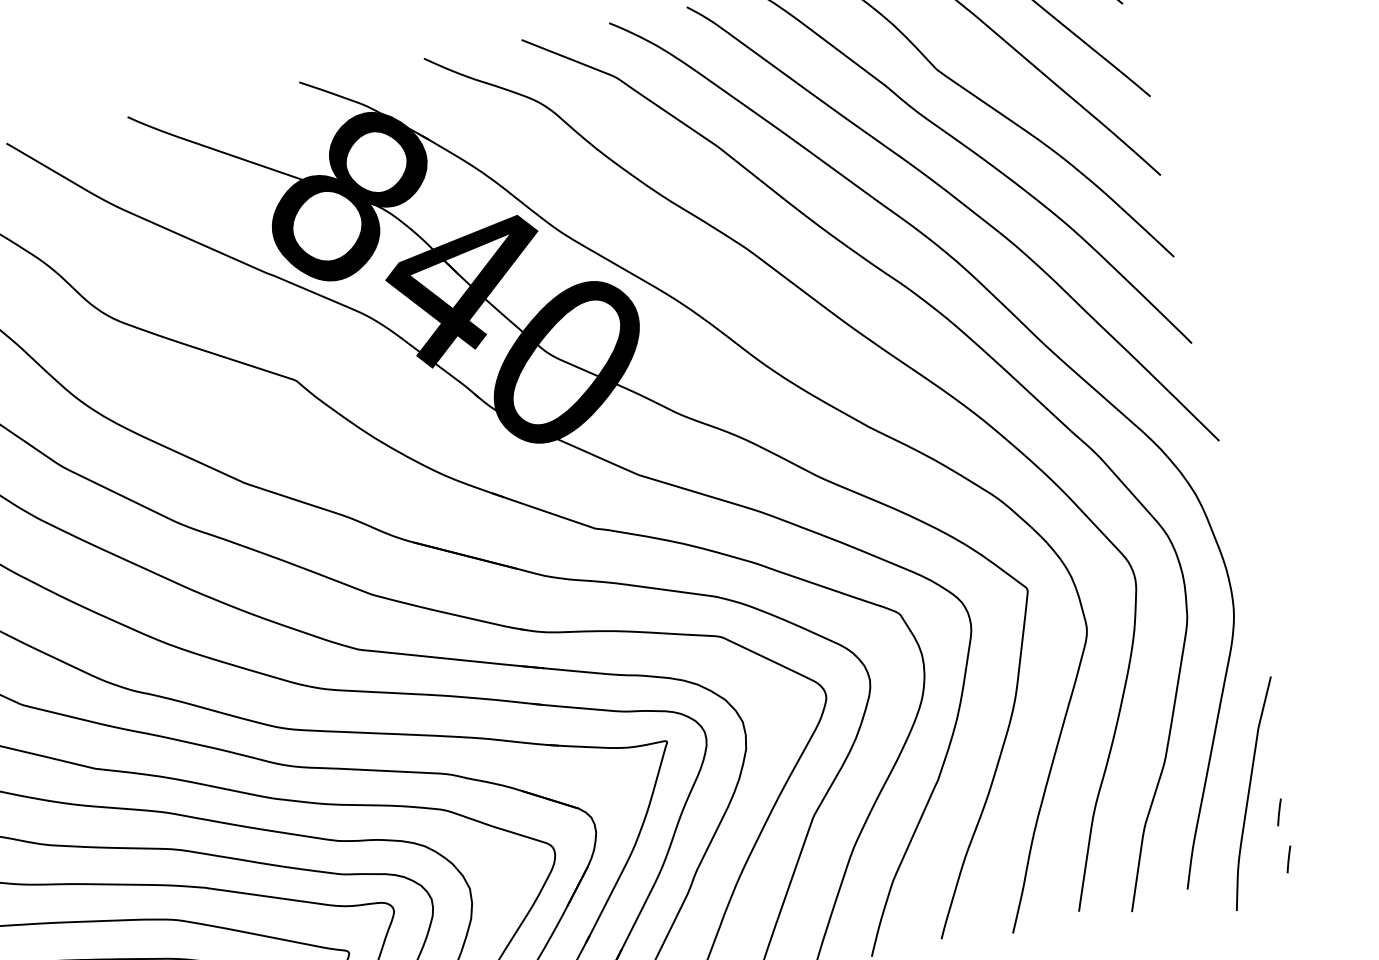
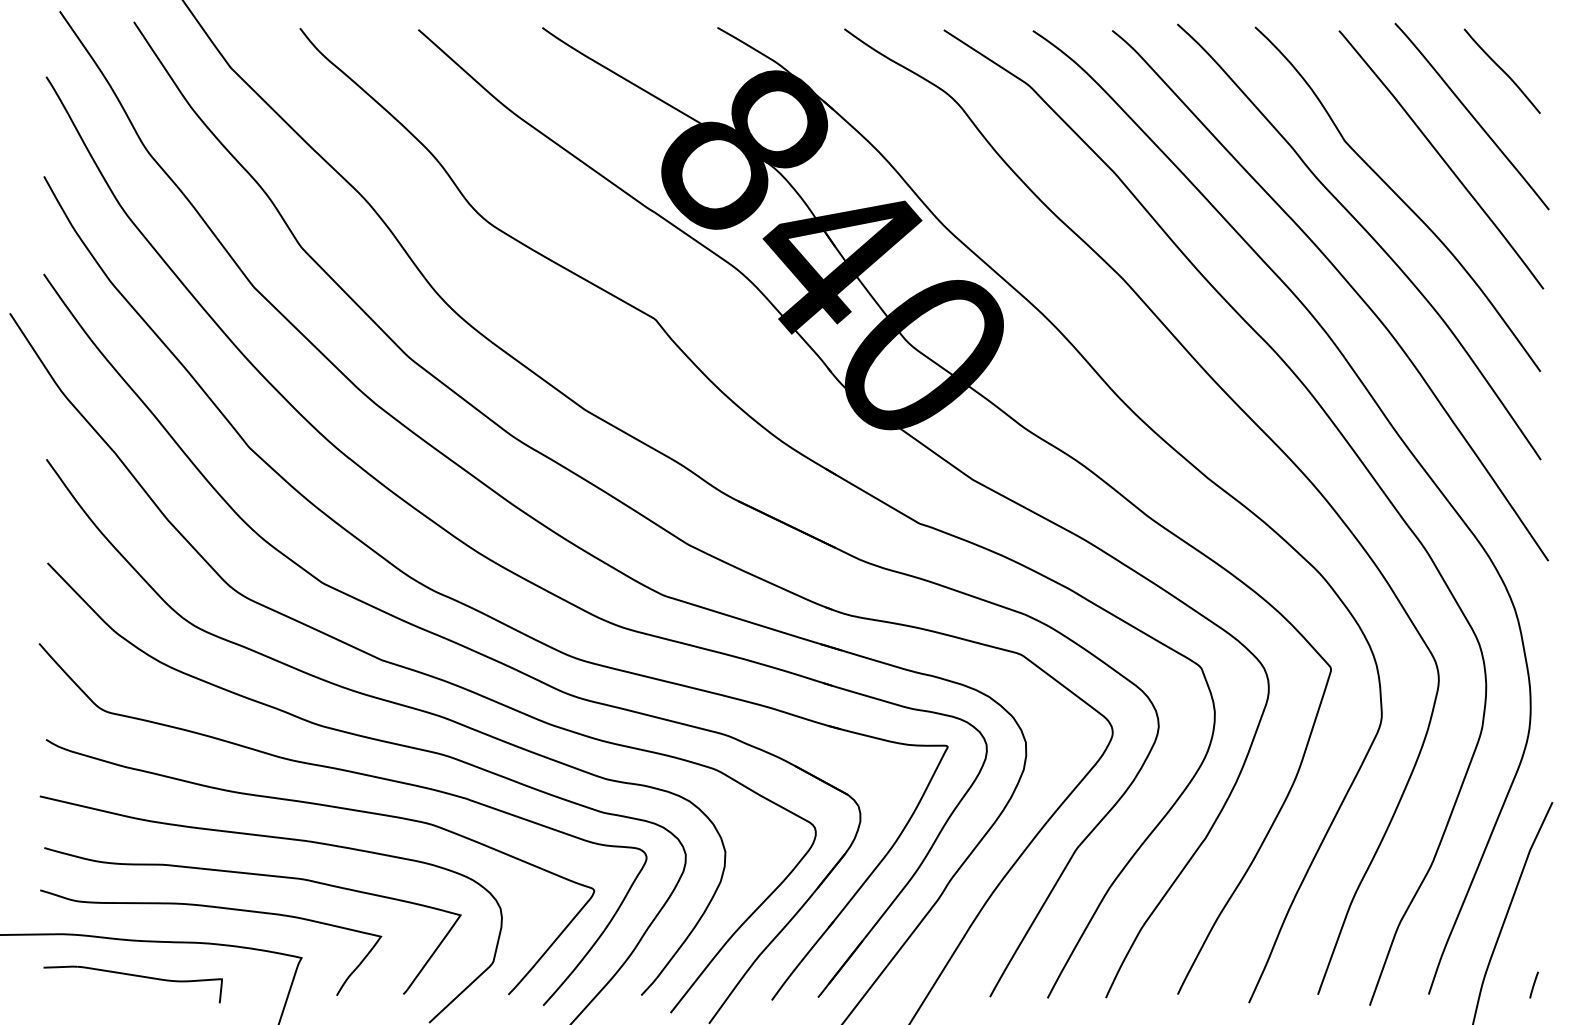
line: (1278, 811) -> (1533, 936), removed

